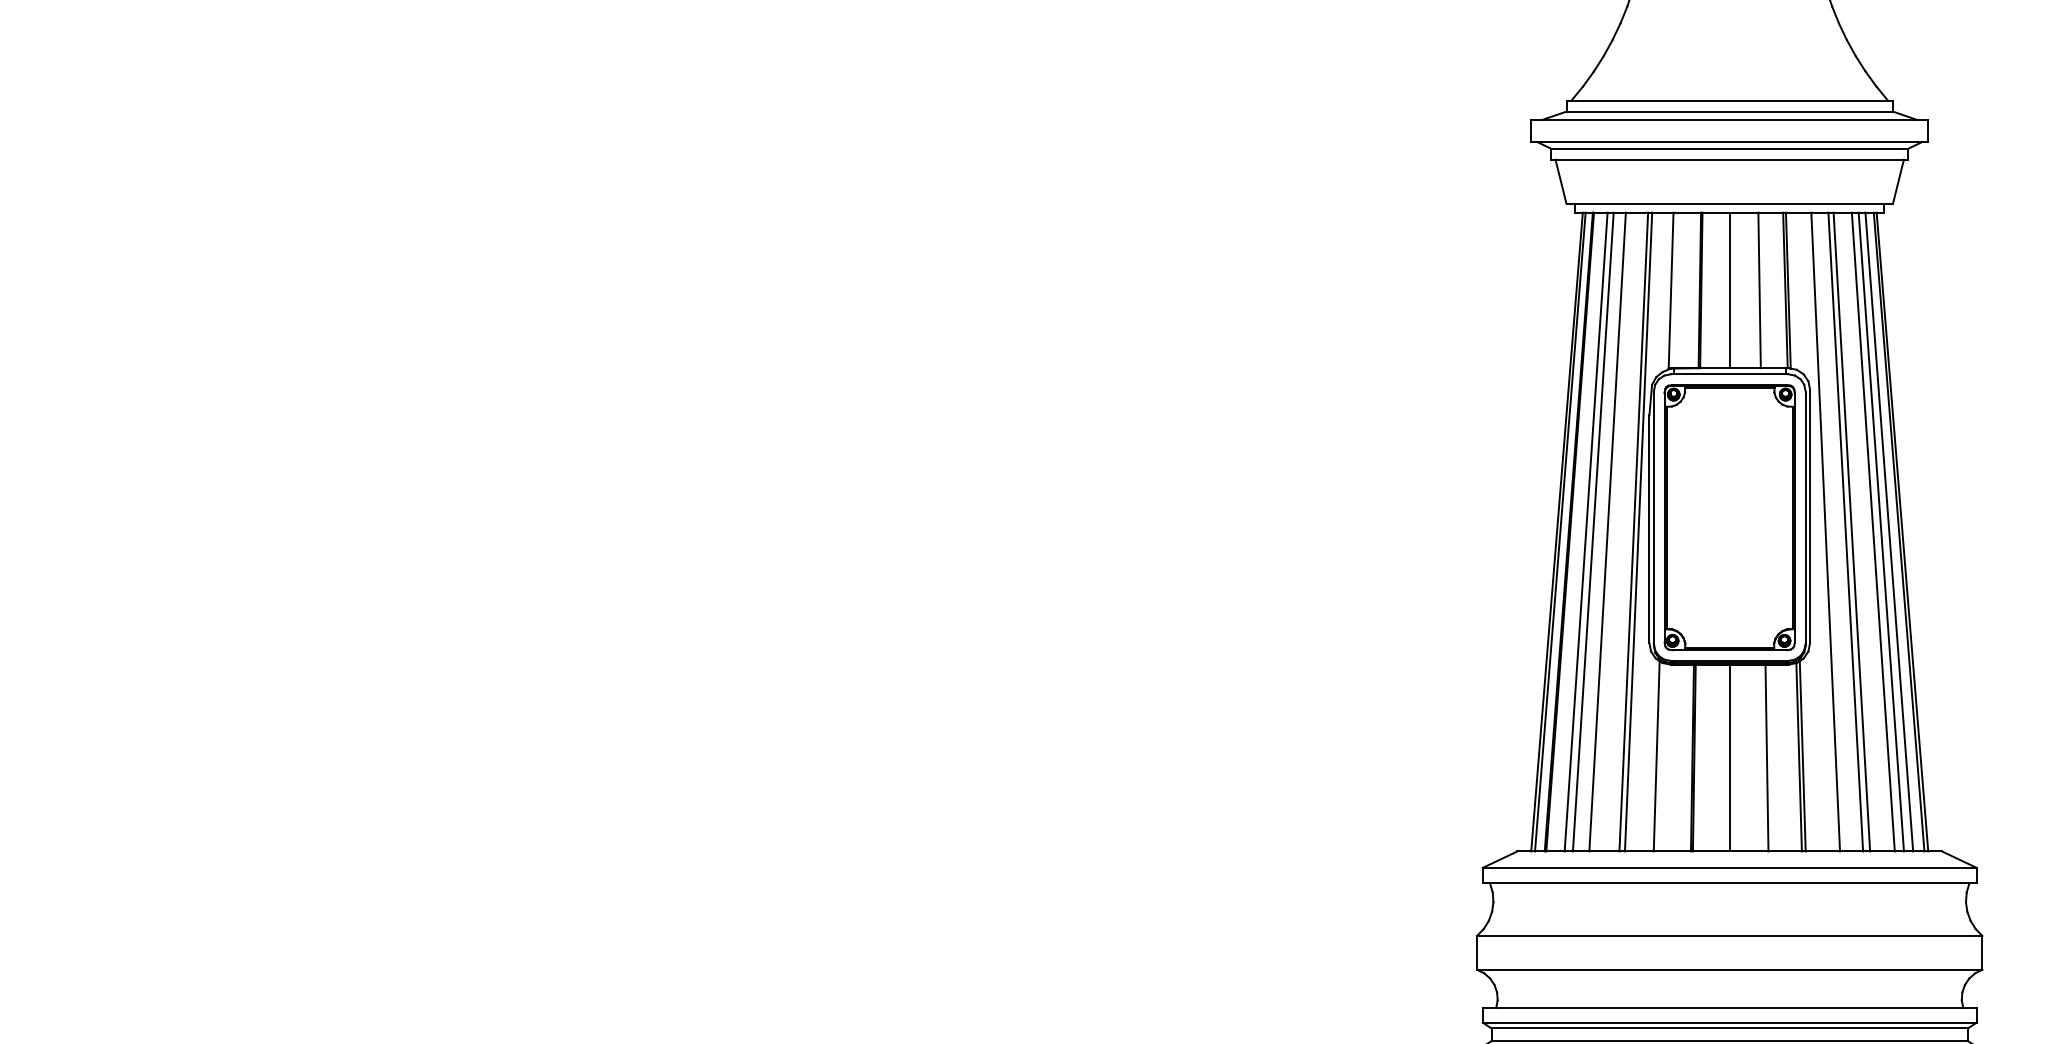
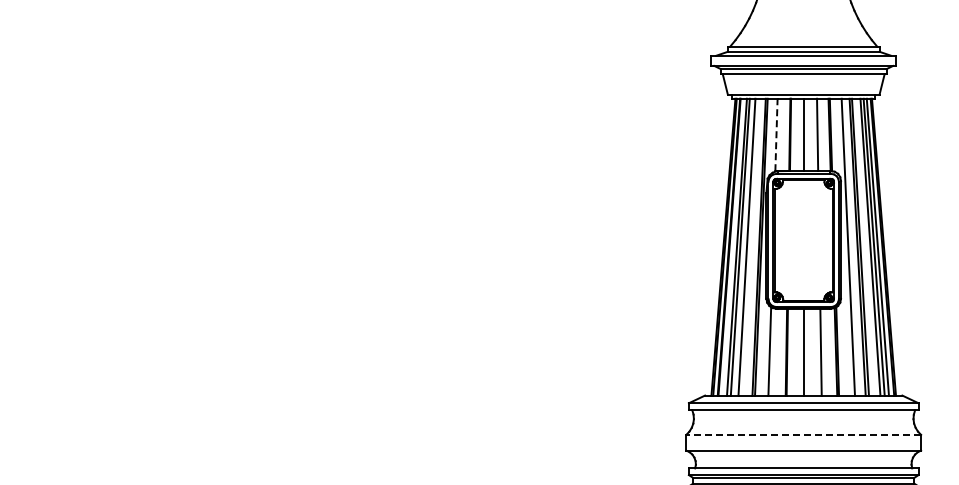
line: (1671, 289) -> (776, 134), solid -> dashed
line: (1729, 935) -> (803, 434), solid -> dashed

